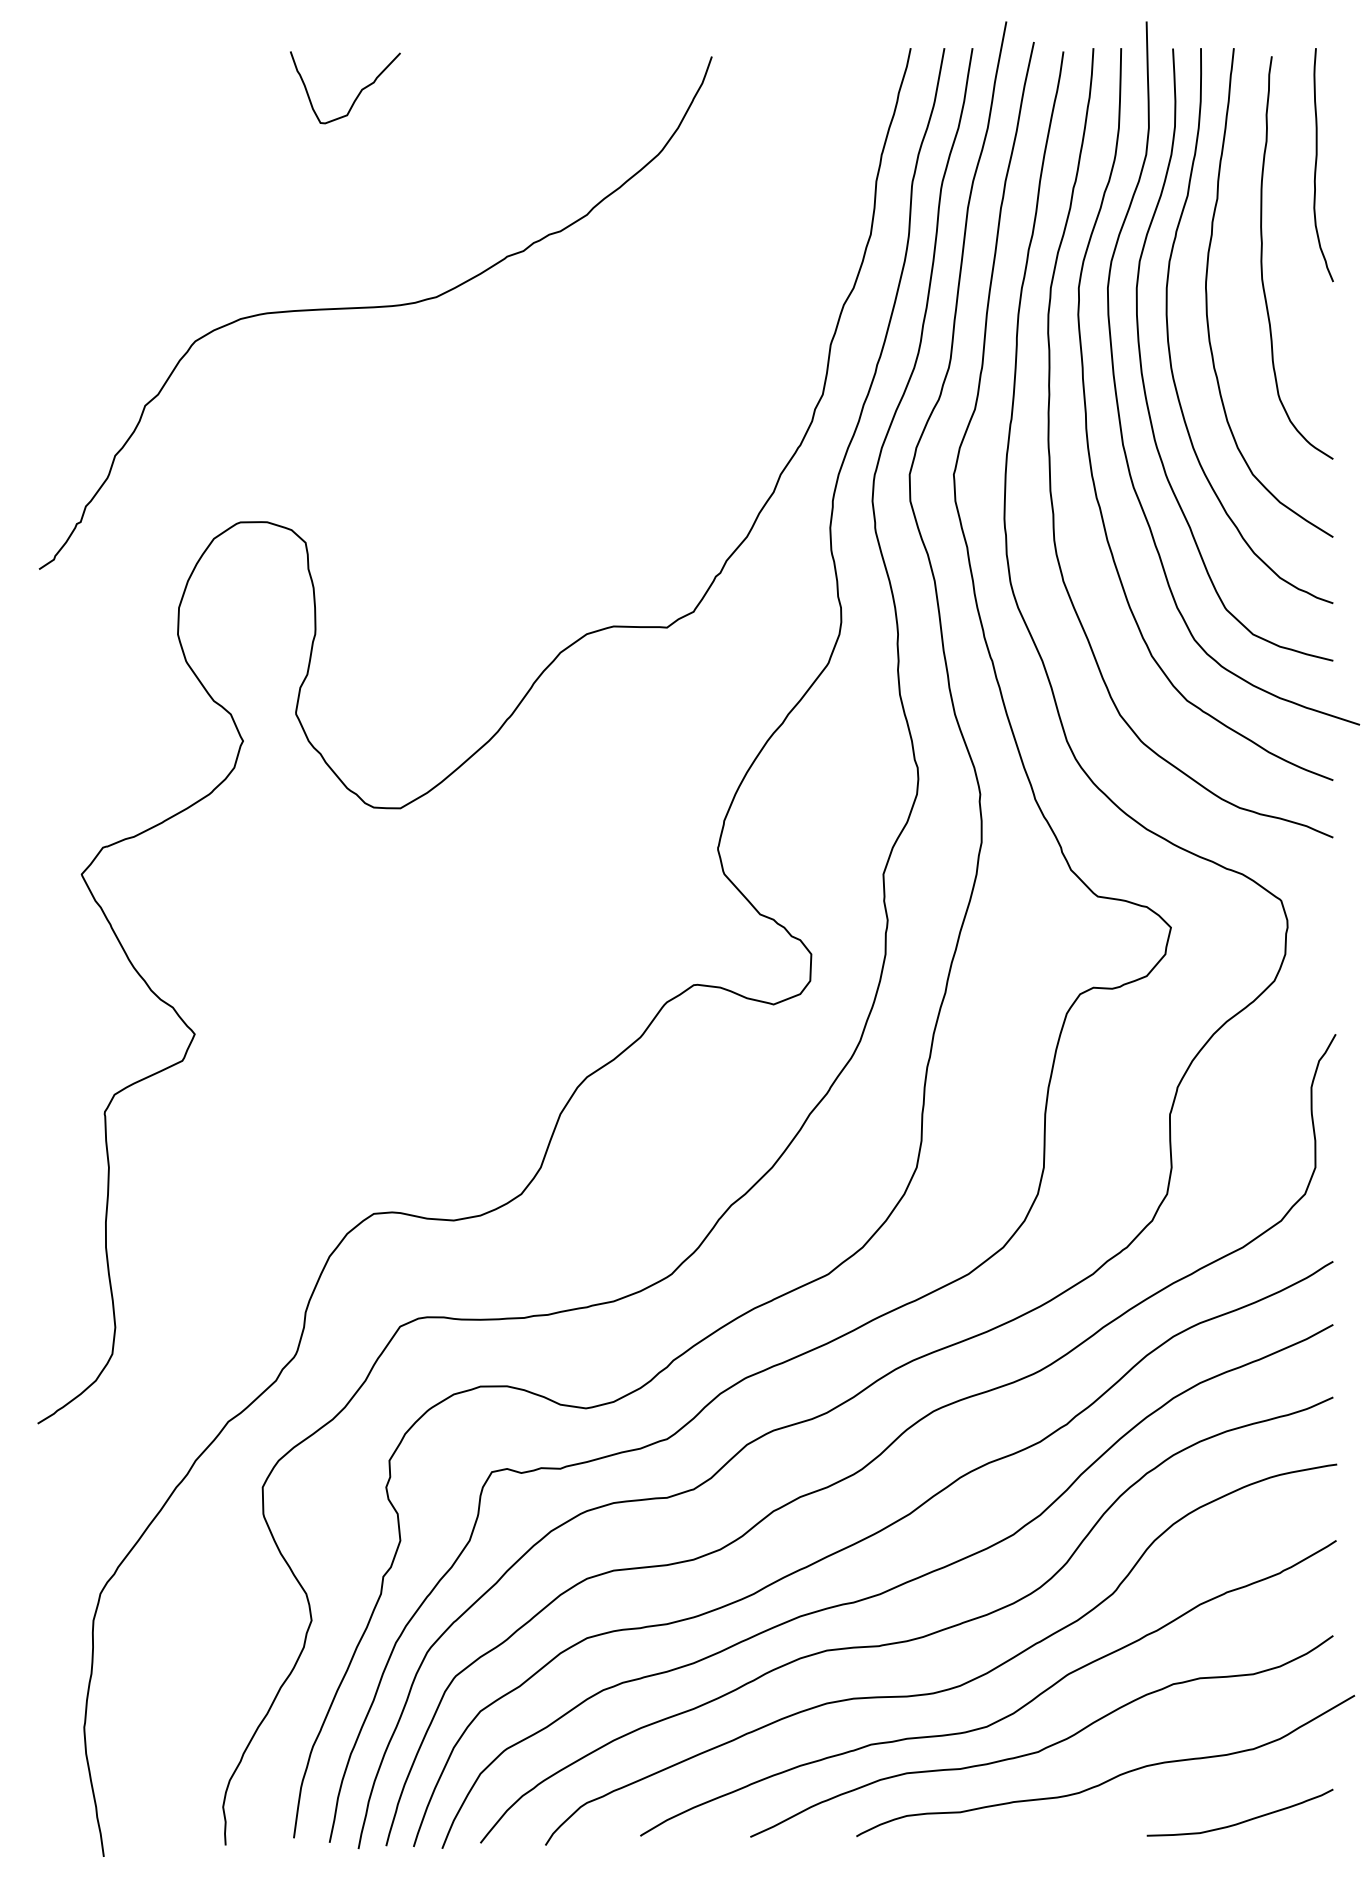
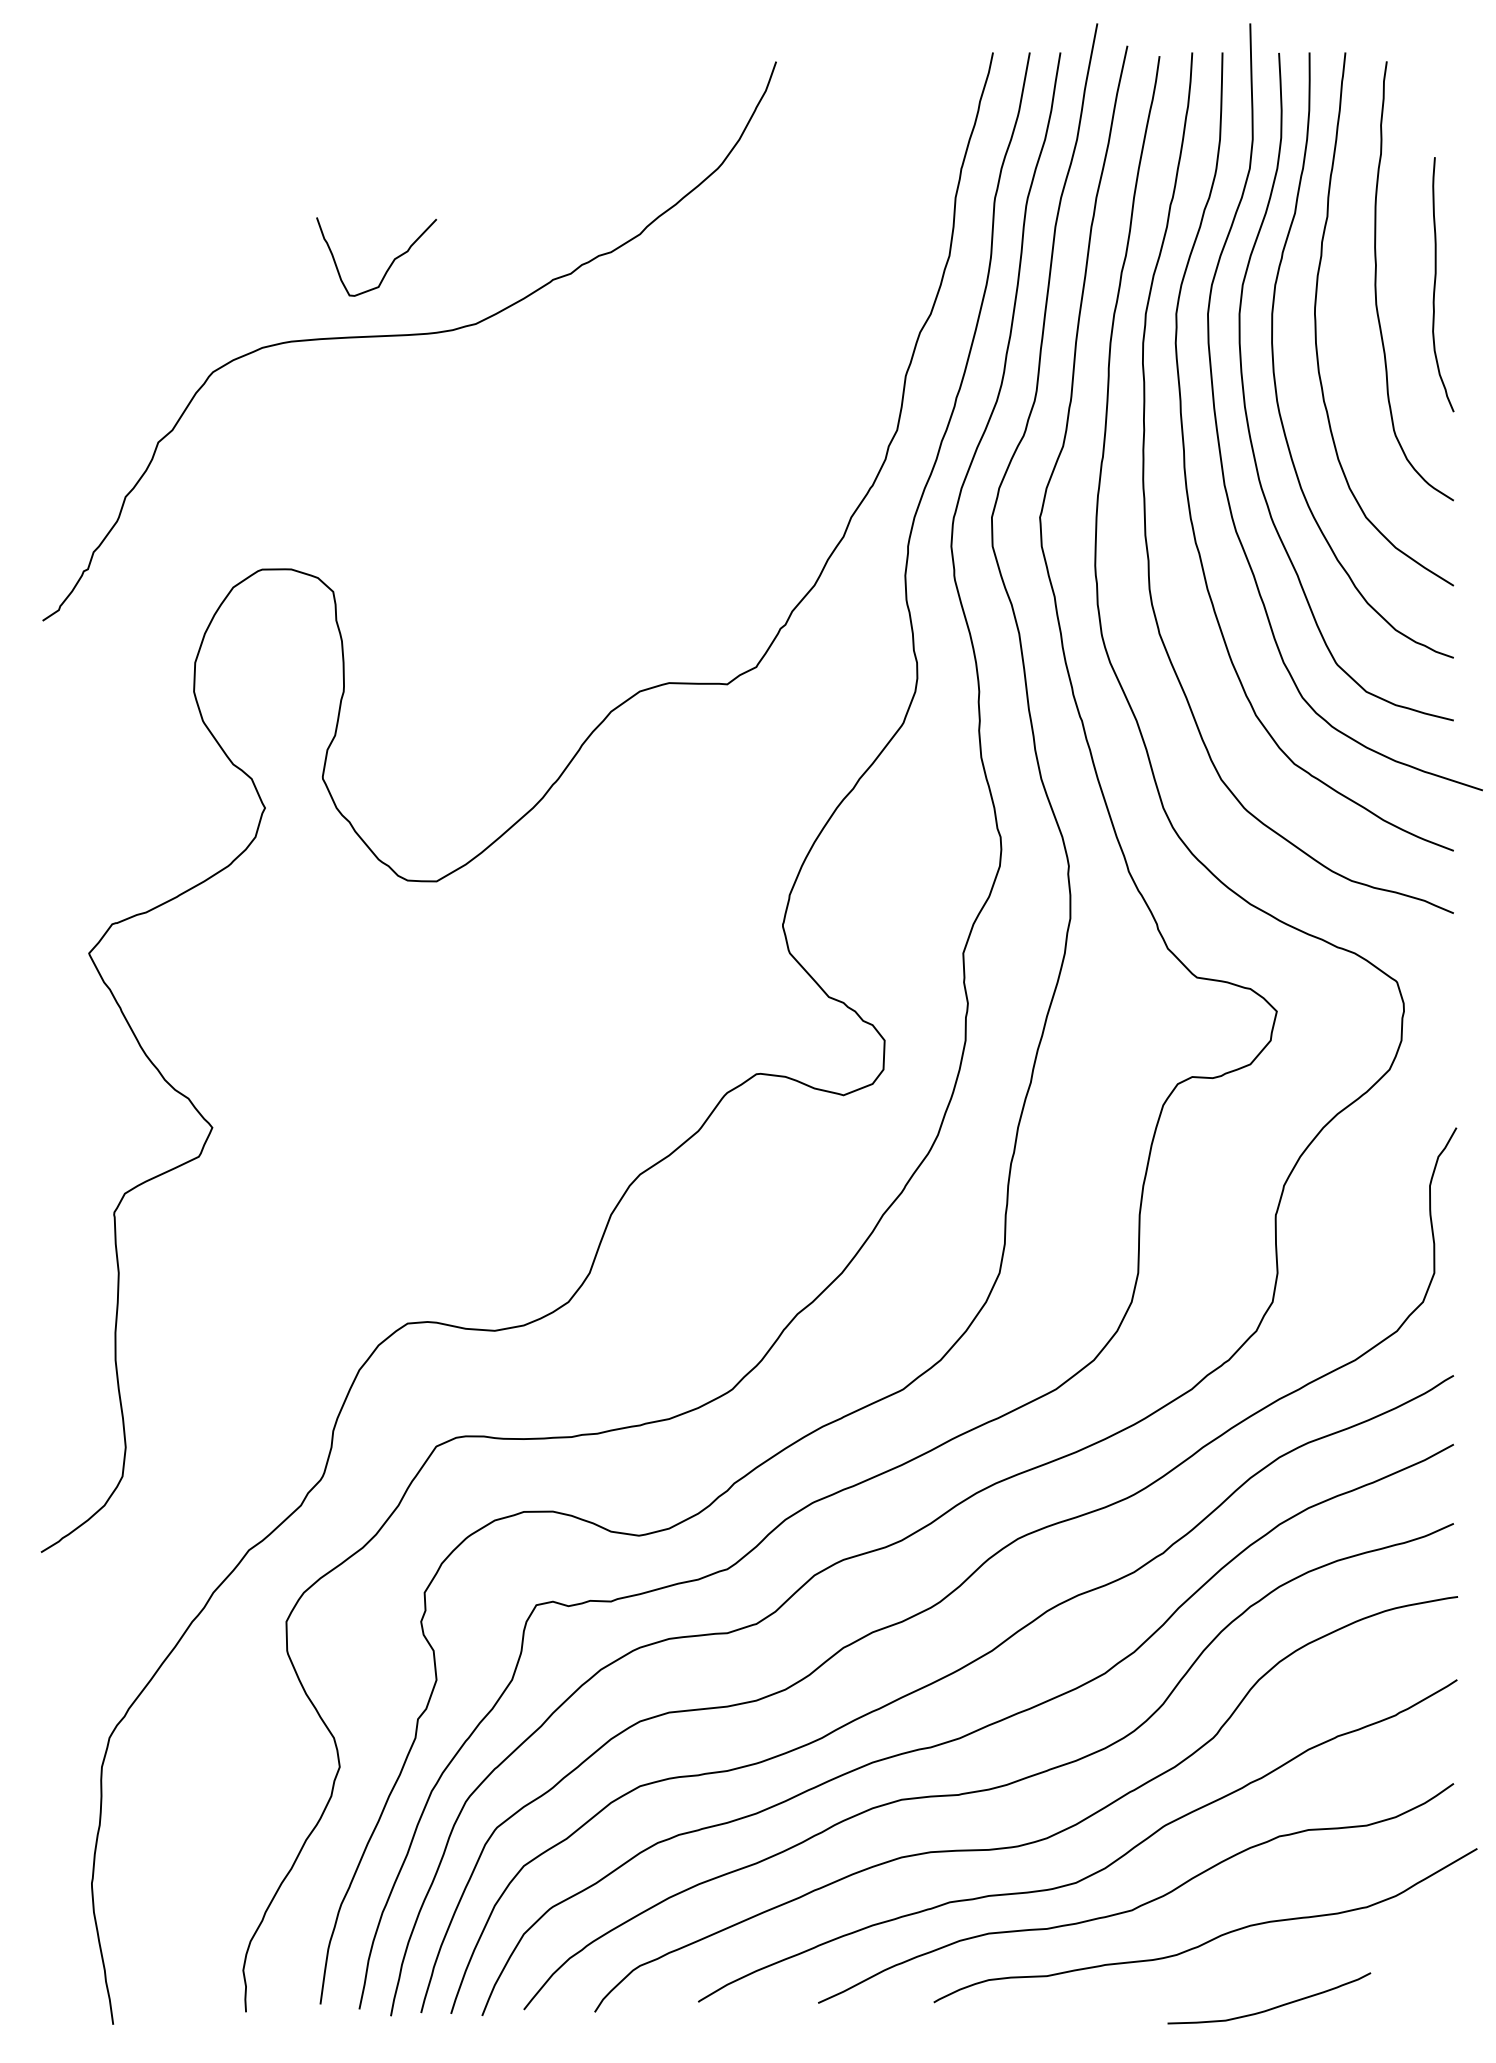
curve: (356, 96) -> (388, 266), moved
curve: (1316, 165) -> (1435, 285), moved
curve: (1241, 1821) -> (1270, 2007), moved

